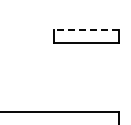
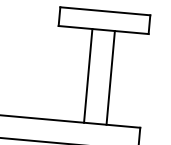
line: (86, 29) -> (105, 11), dashed -> solid
line: (78, 77) -> (88, 76), added
line: (94, 77) -> (110, 77), added

